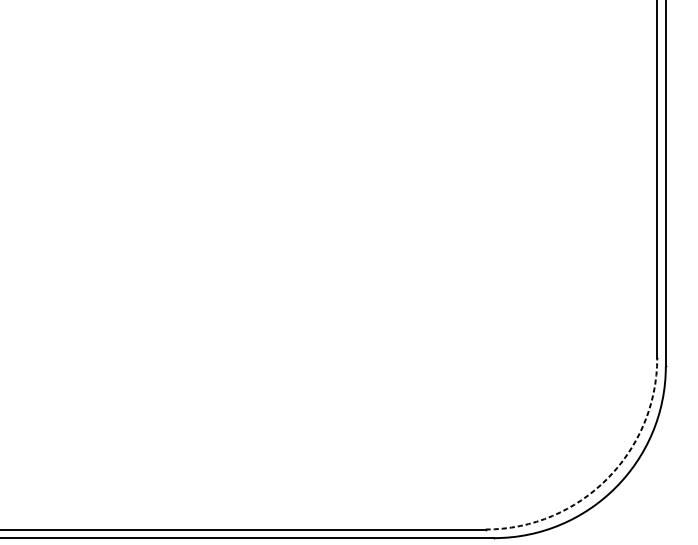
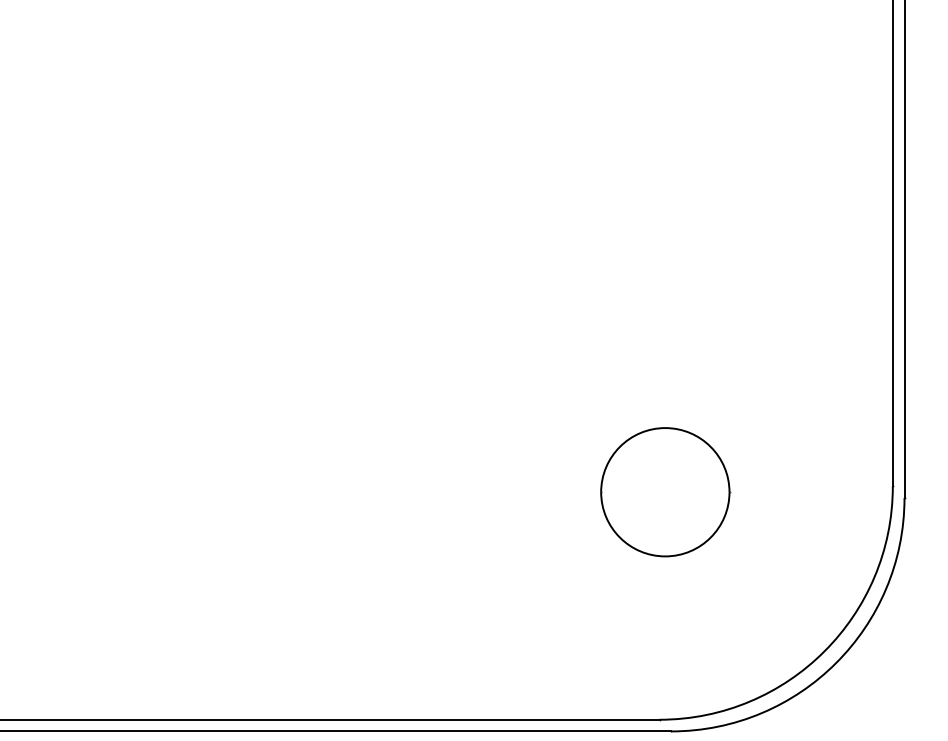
part: (489, 362) -> (665, 492), added
arc: (606, 479) -> (824, 651), dashed -> solid

